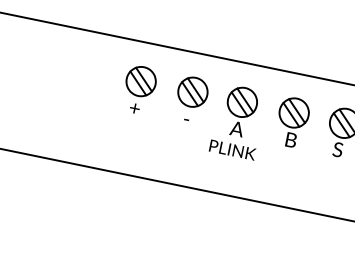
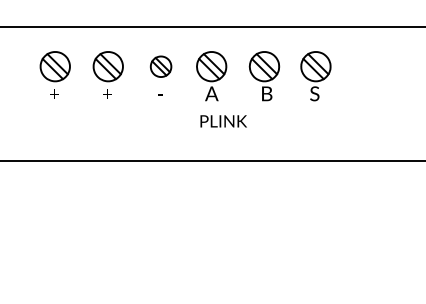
part: (86, 78) -> (54, 74), added
part: (192, 91) -> (160, 66), size x0.7
text: (232, 150) -> (223, 121), moved

